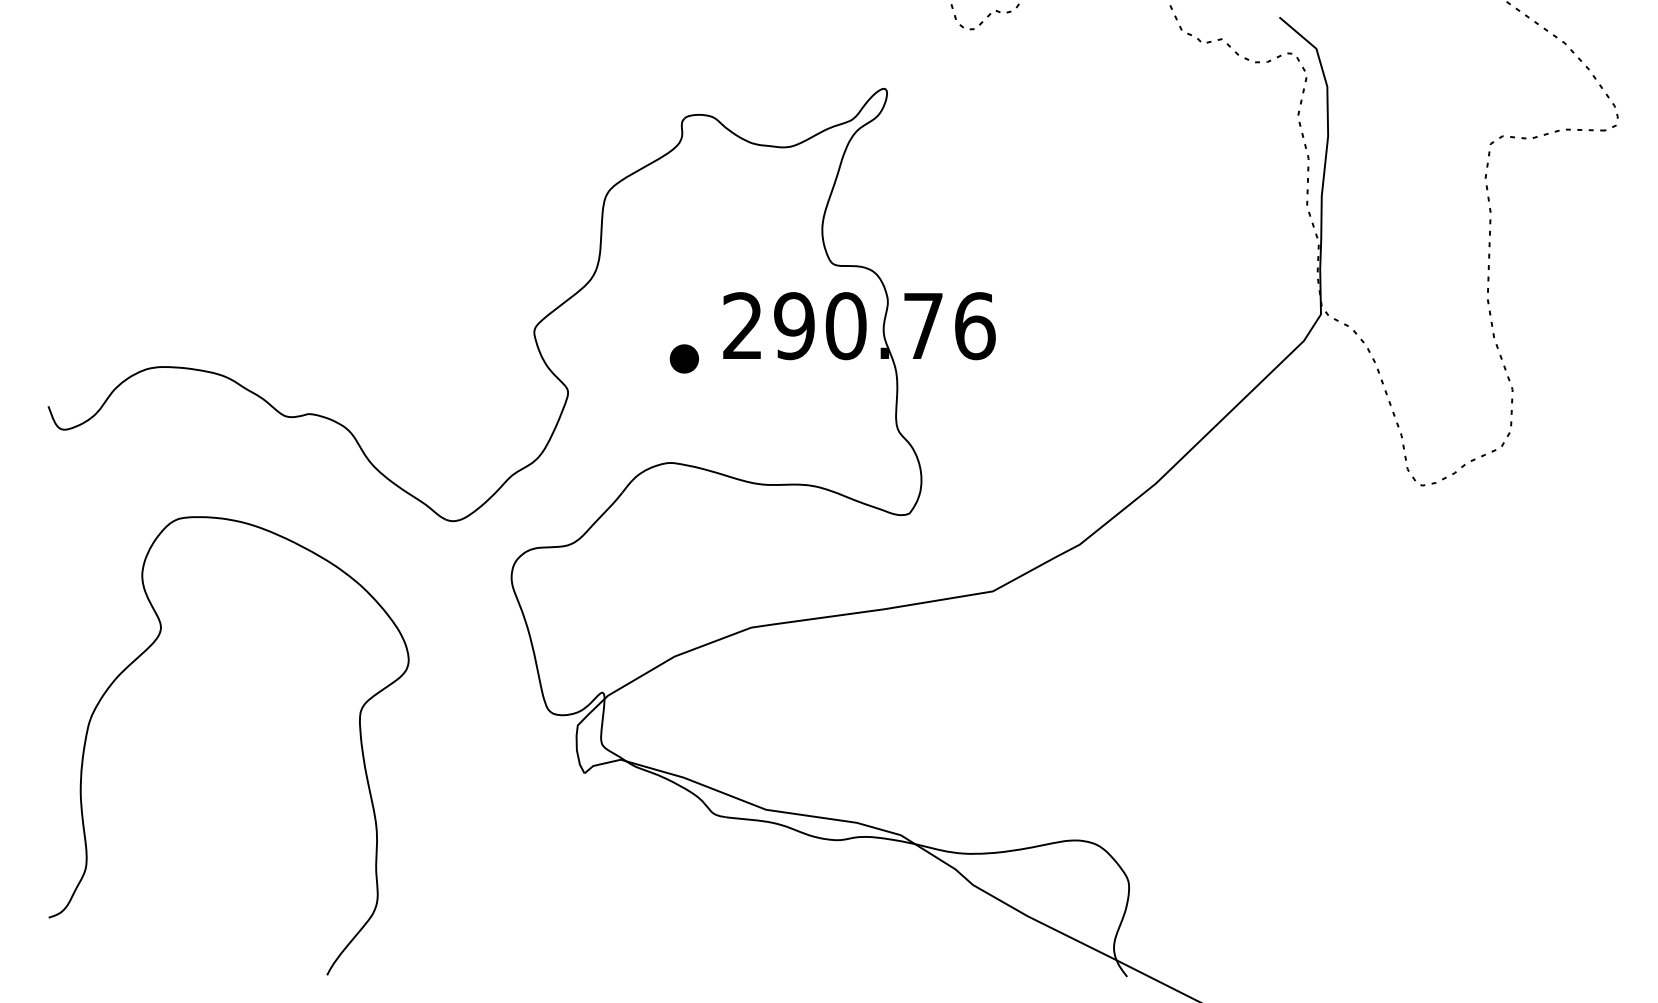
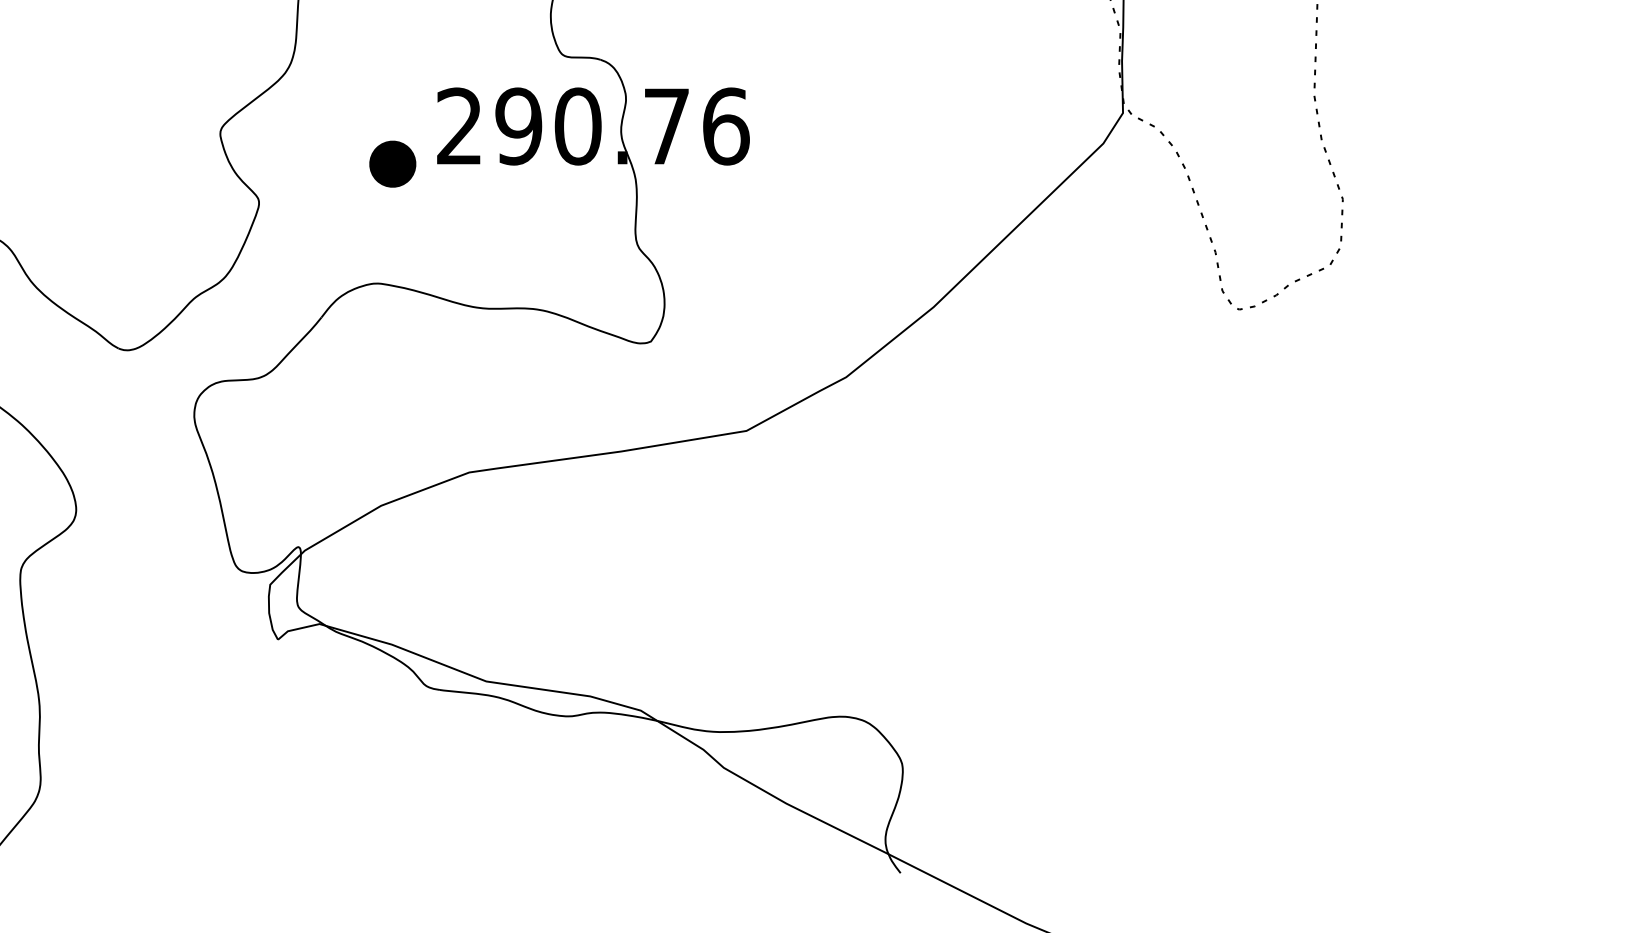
part: (683, 358) -> (391, 163), size x1.4

